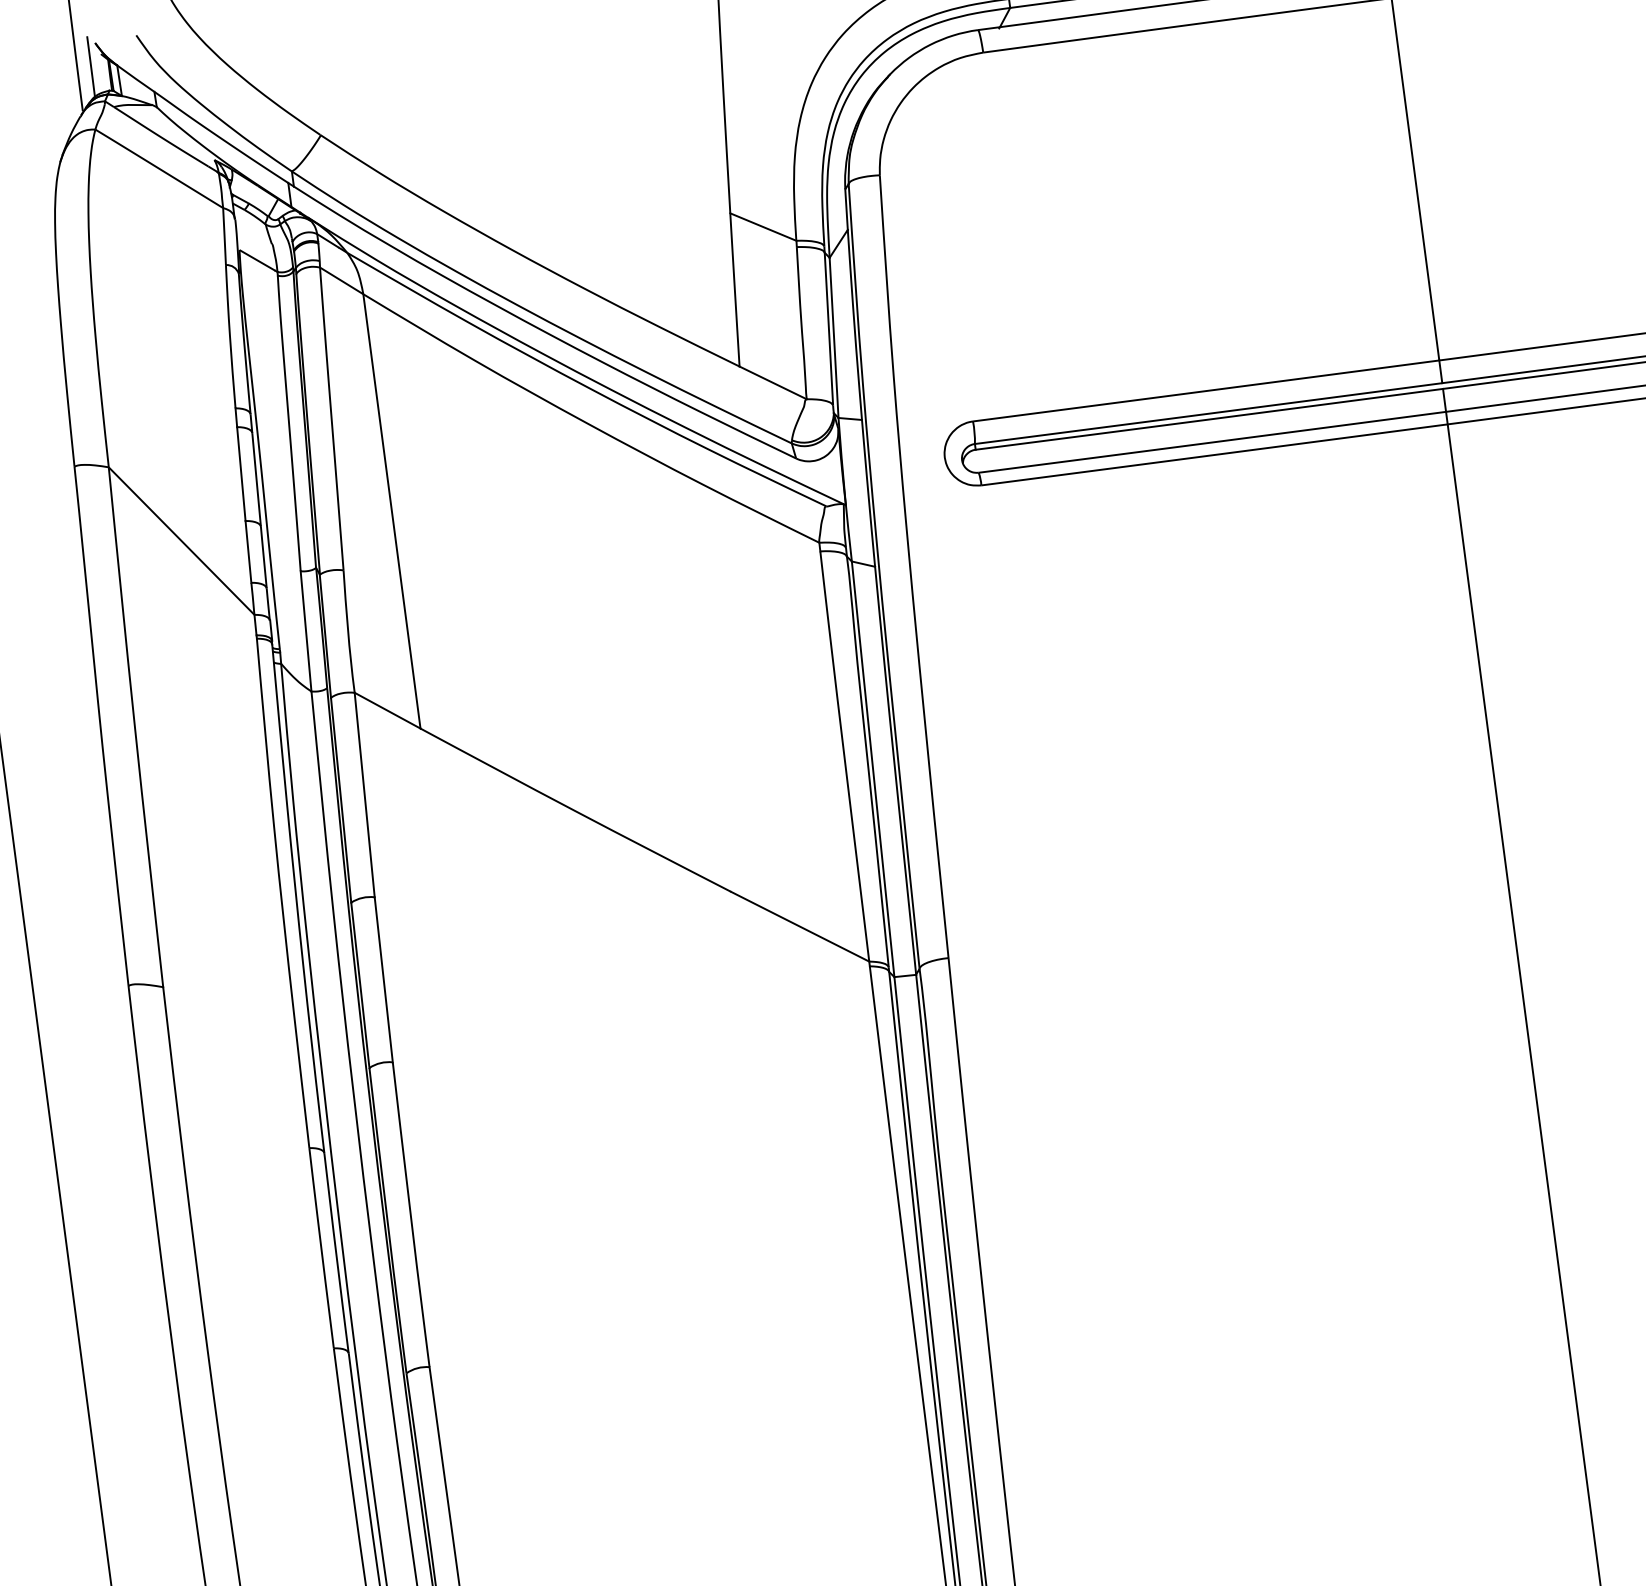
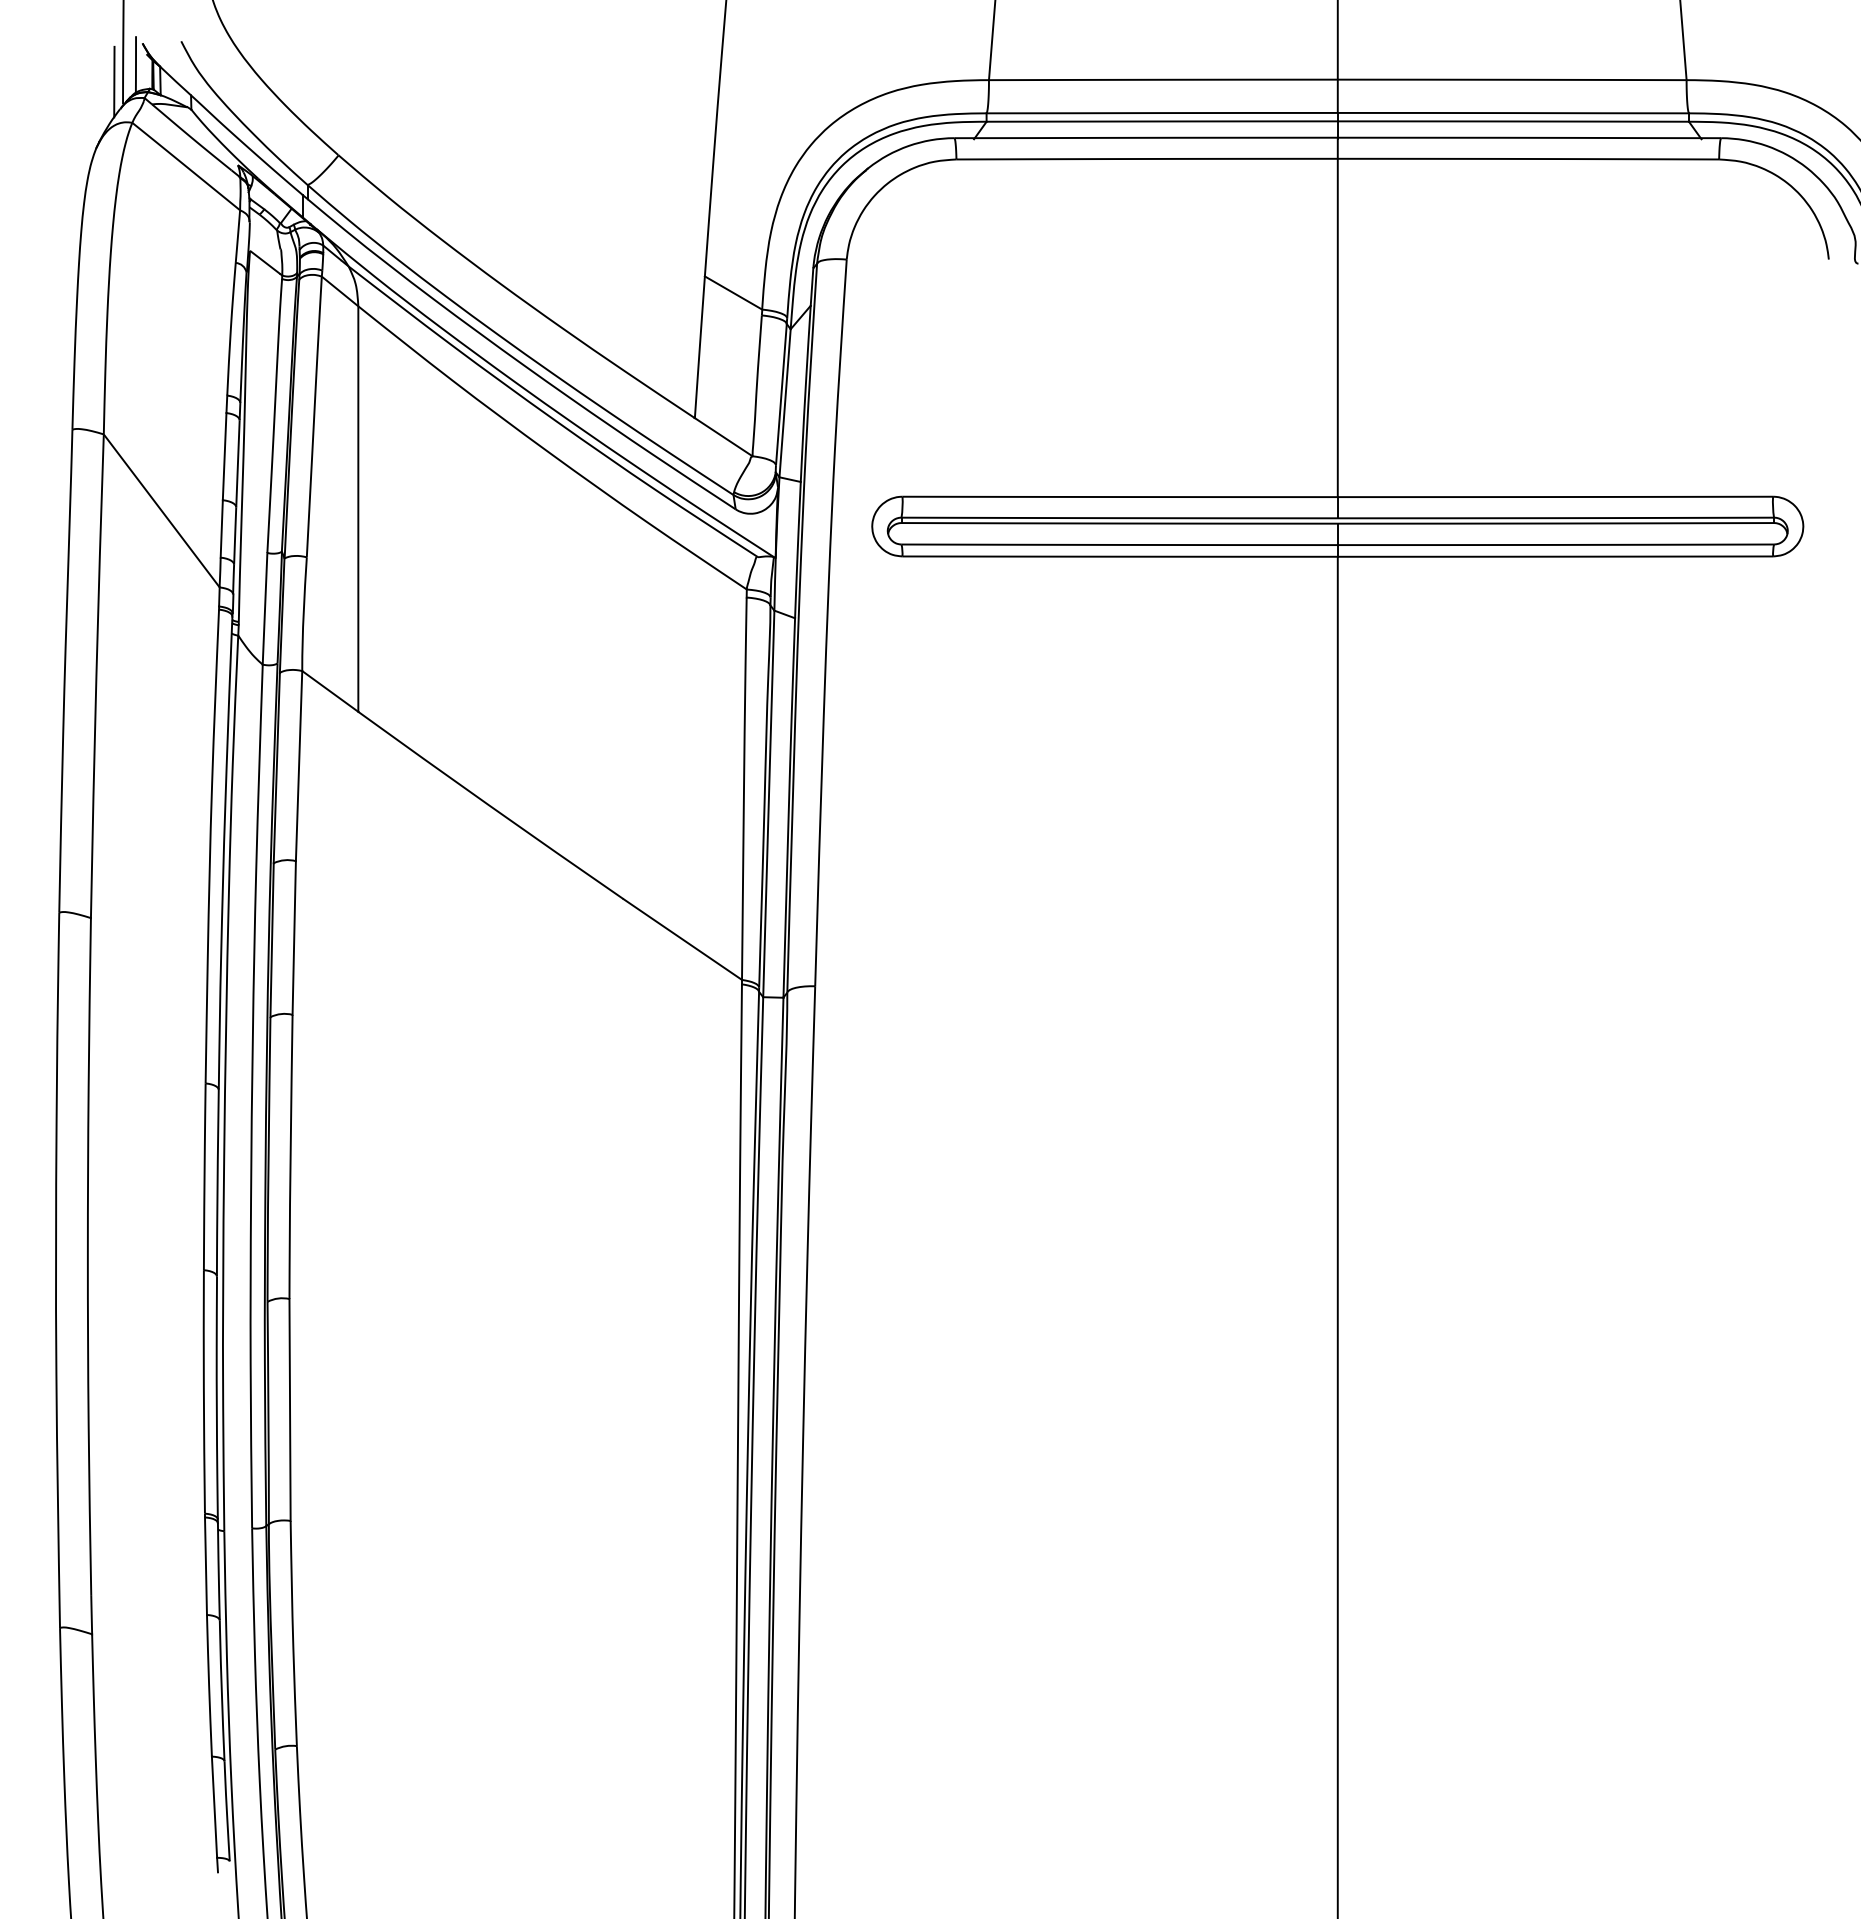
line: (70, 87) -> (114, 81), added

